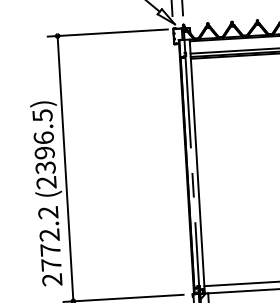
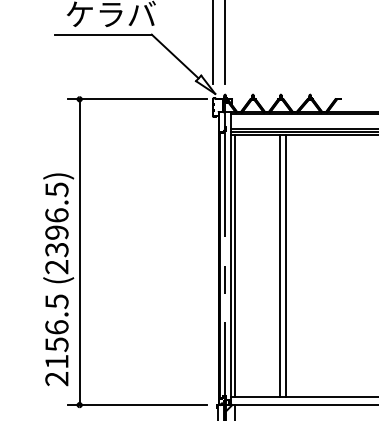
line: (240, 169) -> (280, 265), added
line: (244, 169) -> (285, 265), added
line: (201, 172) -> (235, 265), added
text: (49, 238) -> (56, 331), 2772.2 -> 2156.5

